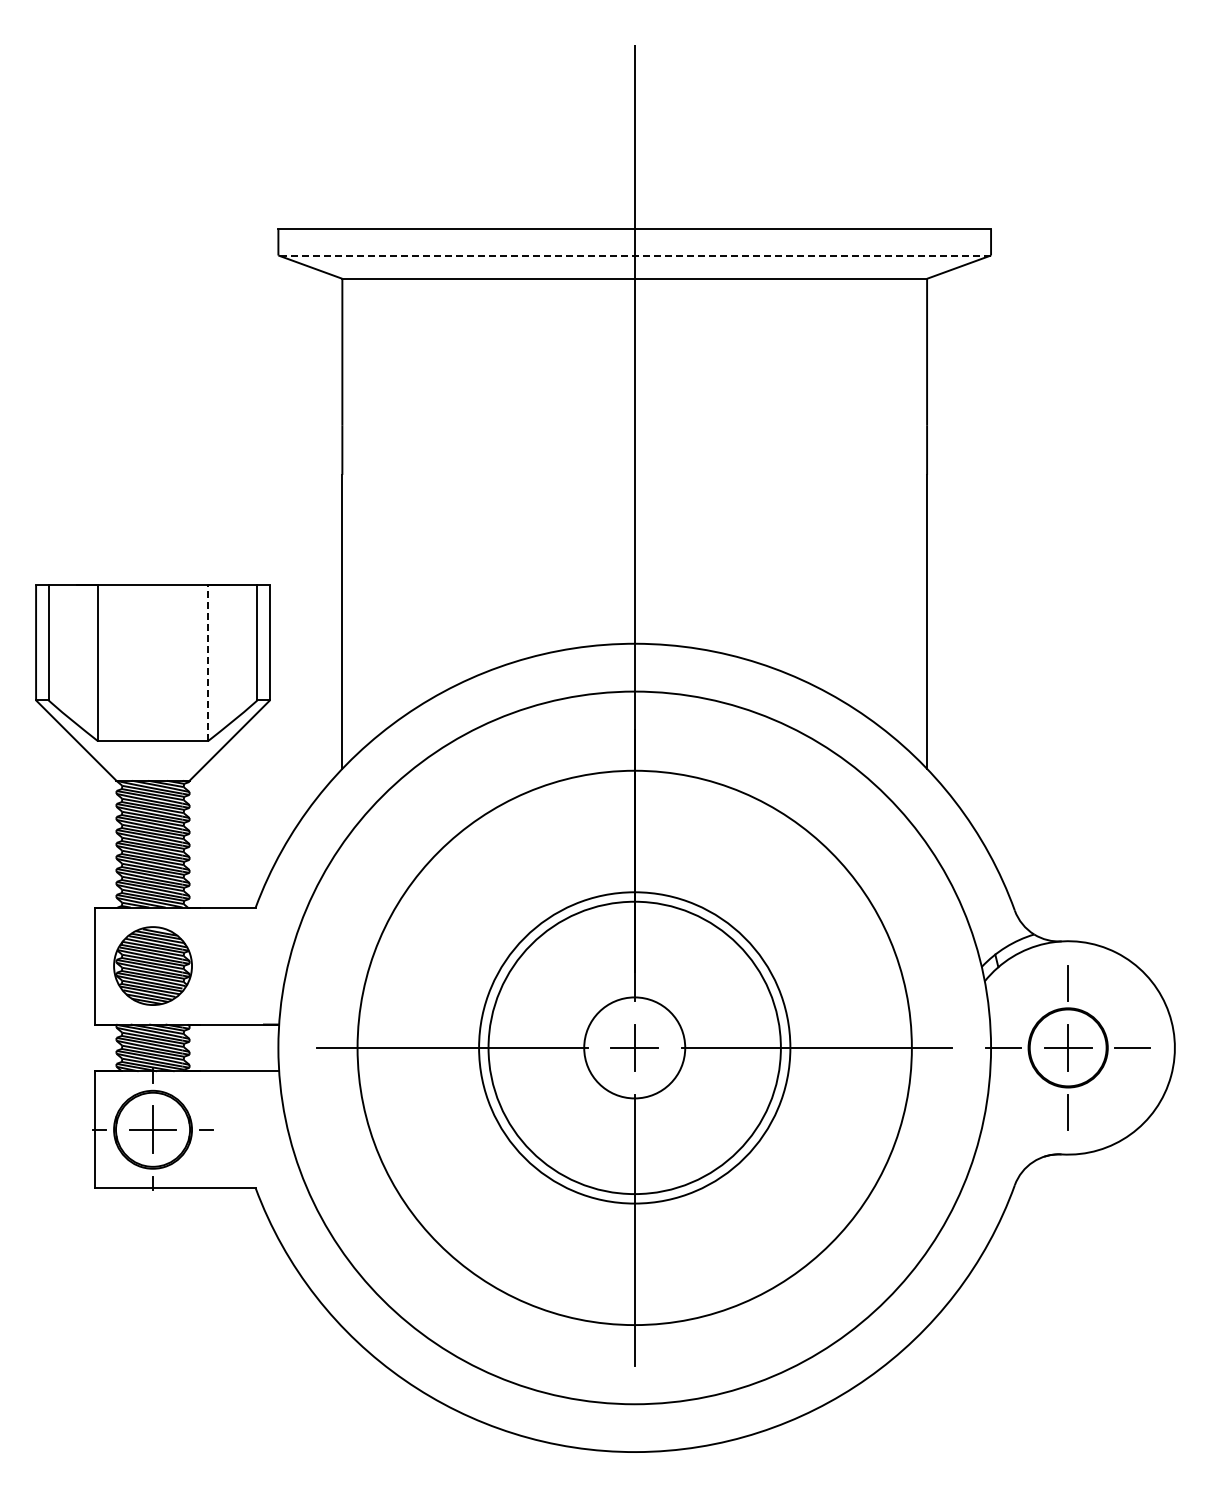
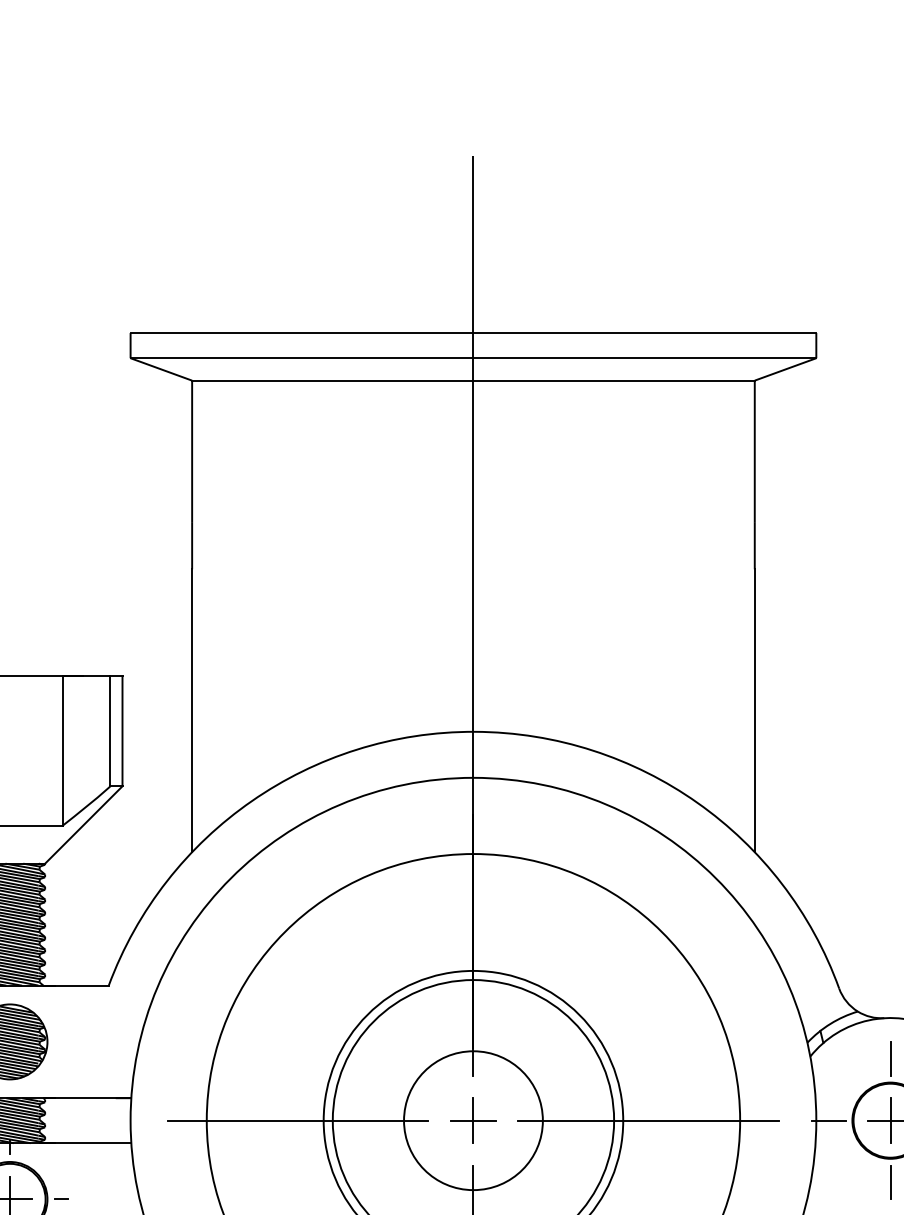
line: (634, 255) -> (473, 358), dashed -> solid
line: (207, 662) -> (62, 749), dashed -> solid
circle: (634, 1047) -> (473, 1120), size x1.43

